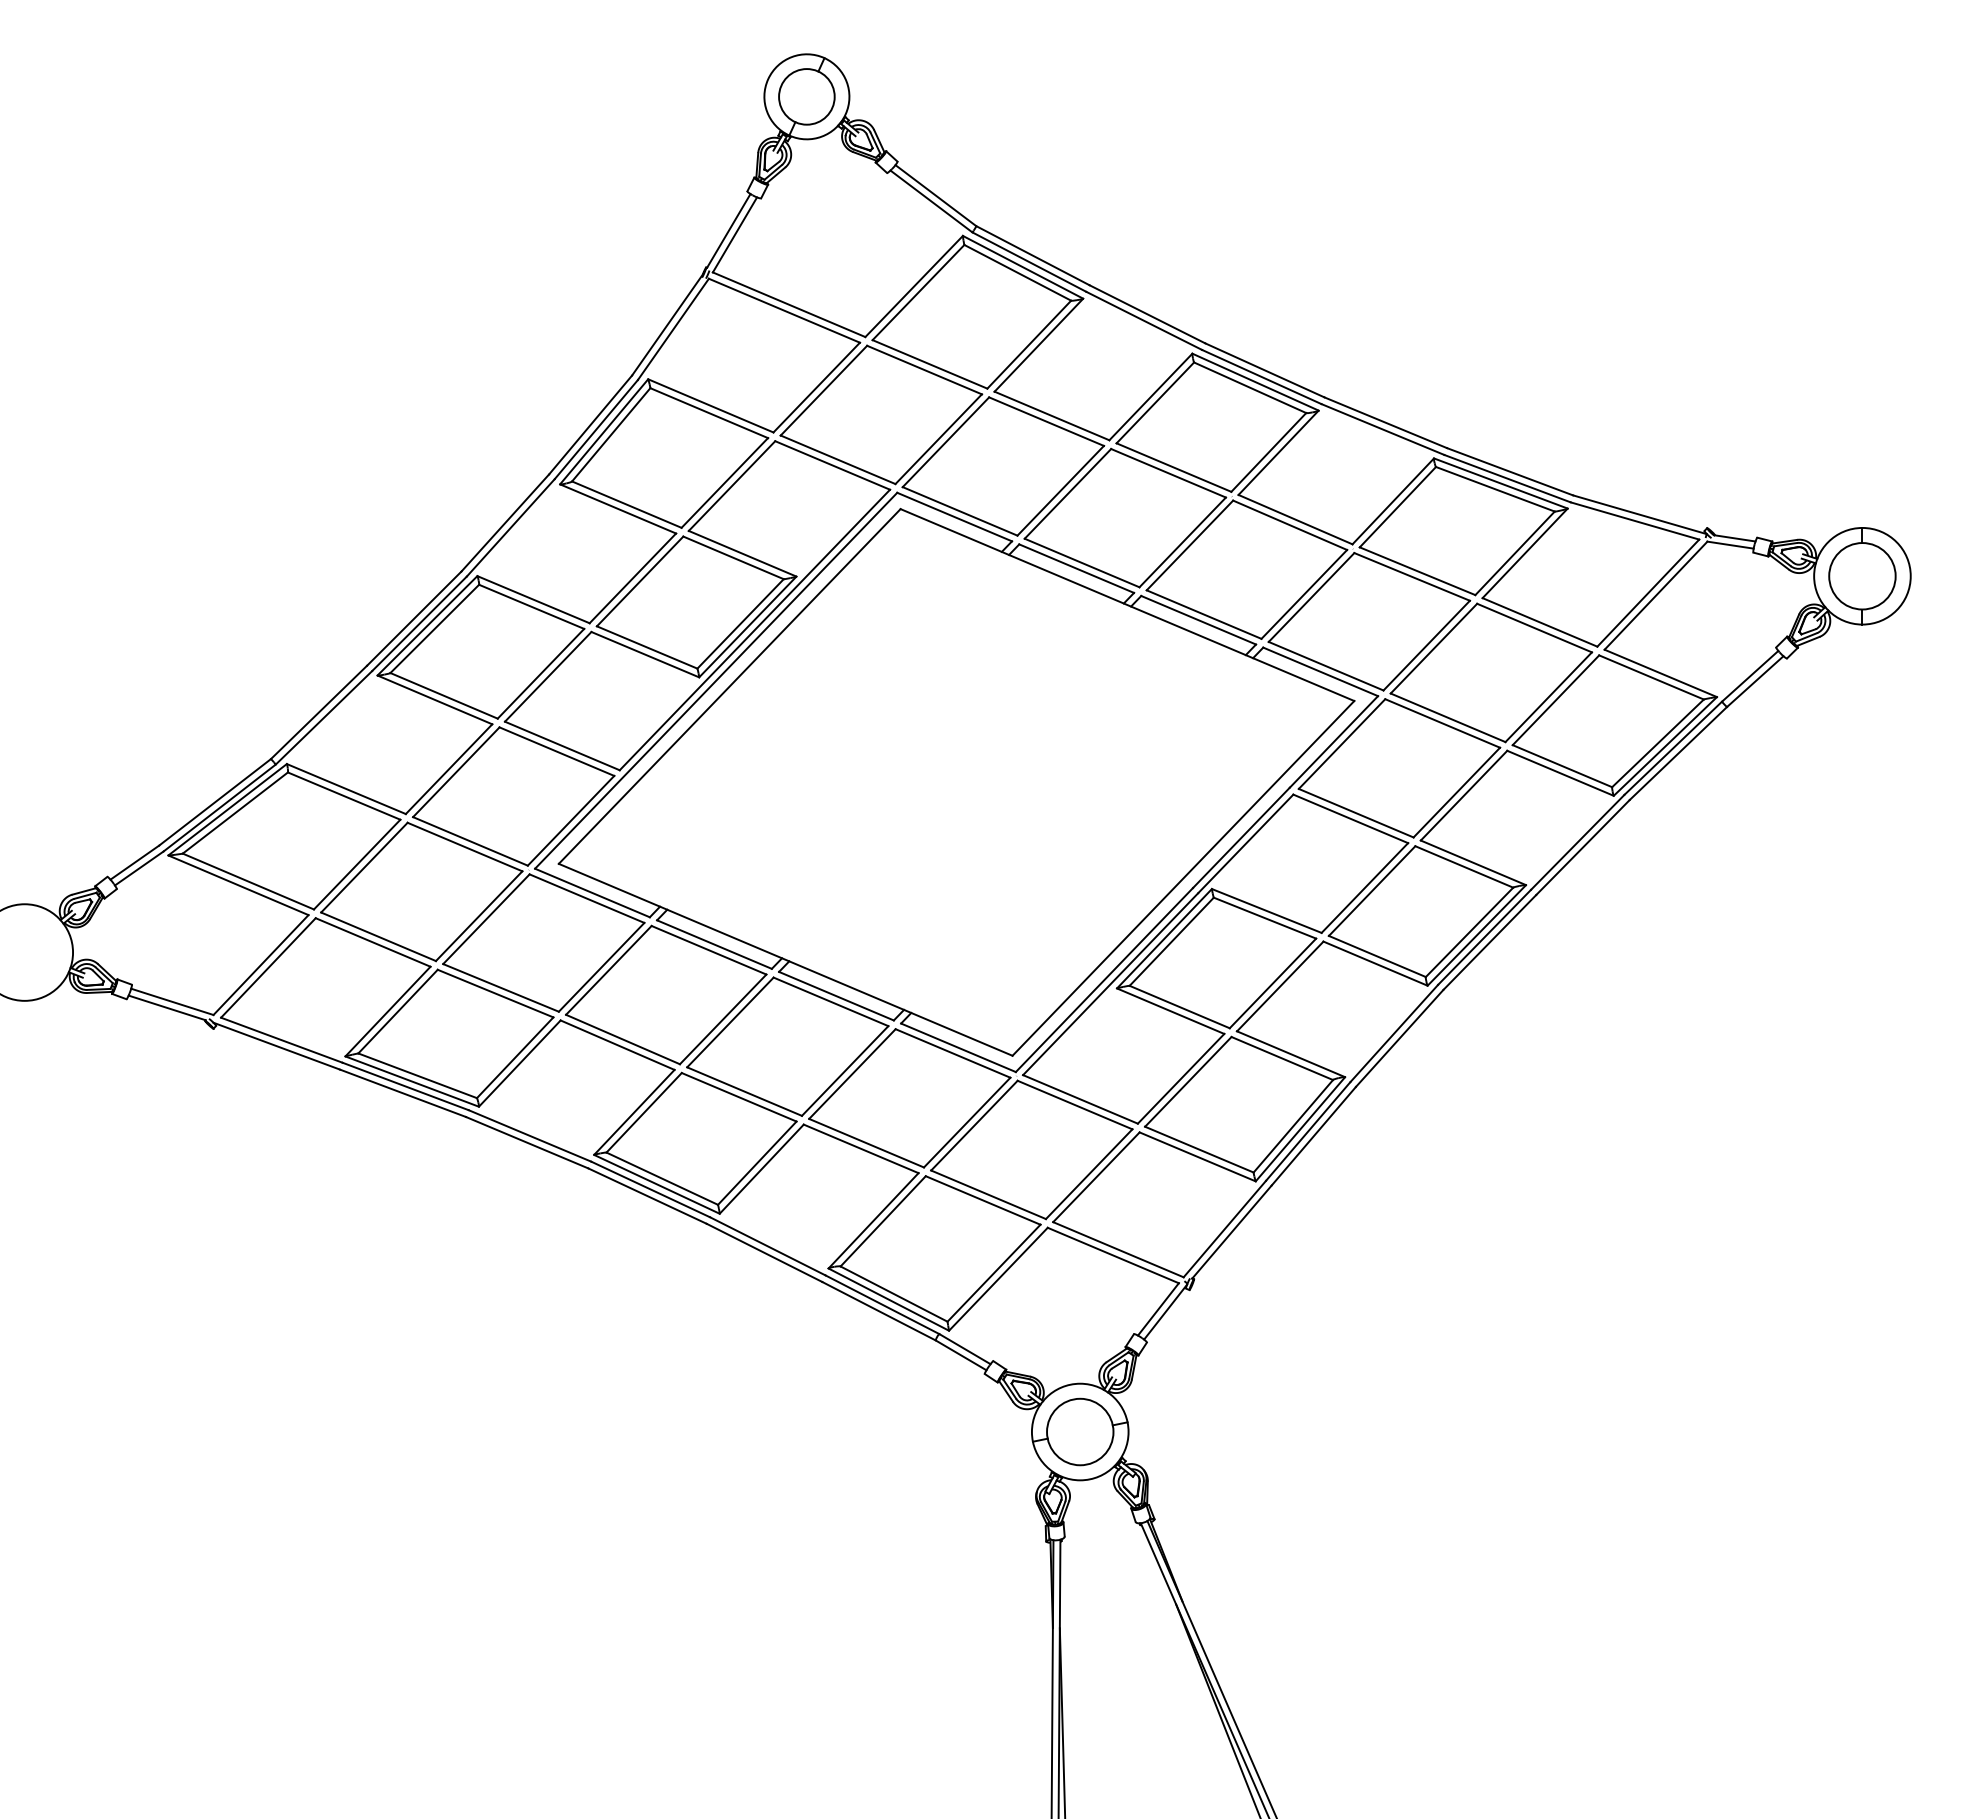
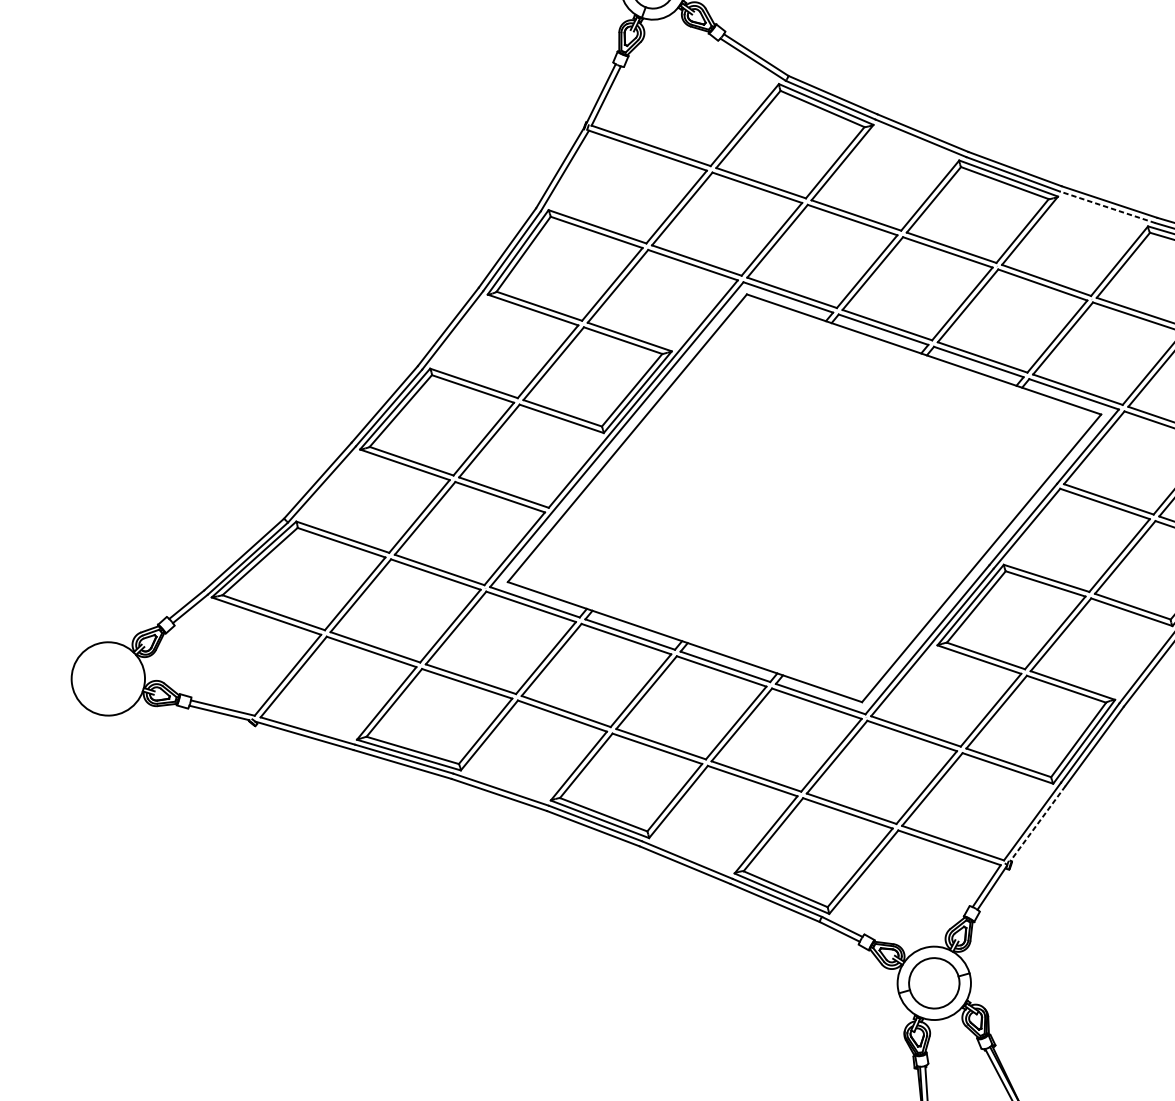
line: (1382, 429) -> (1107, 207), solid -> dashed
line: (1231, 1232) -> (1037, 823), solid -> dashed

